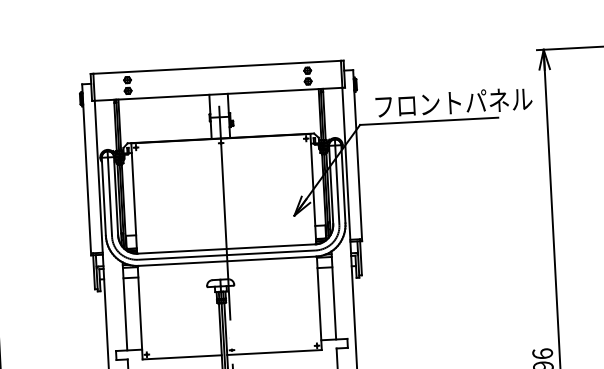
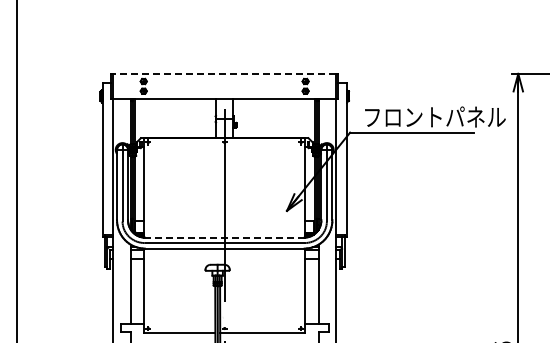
line: (216, 67) -> (224, 74), solid -> dashed
line: (226, 248) -> (224, 237), solid -> dashed

